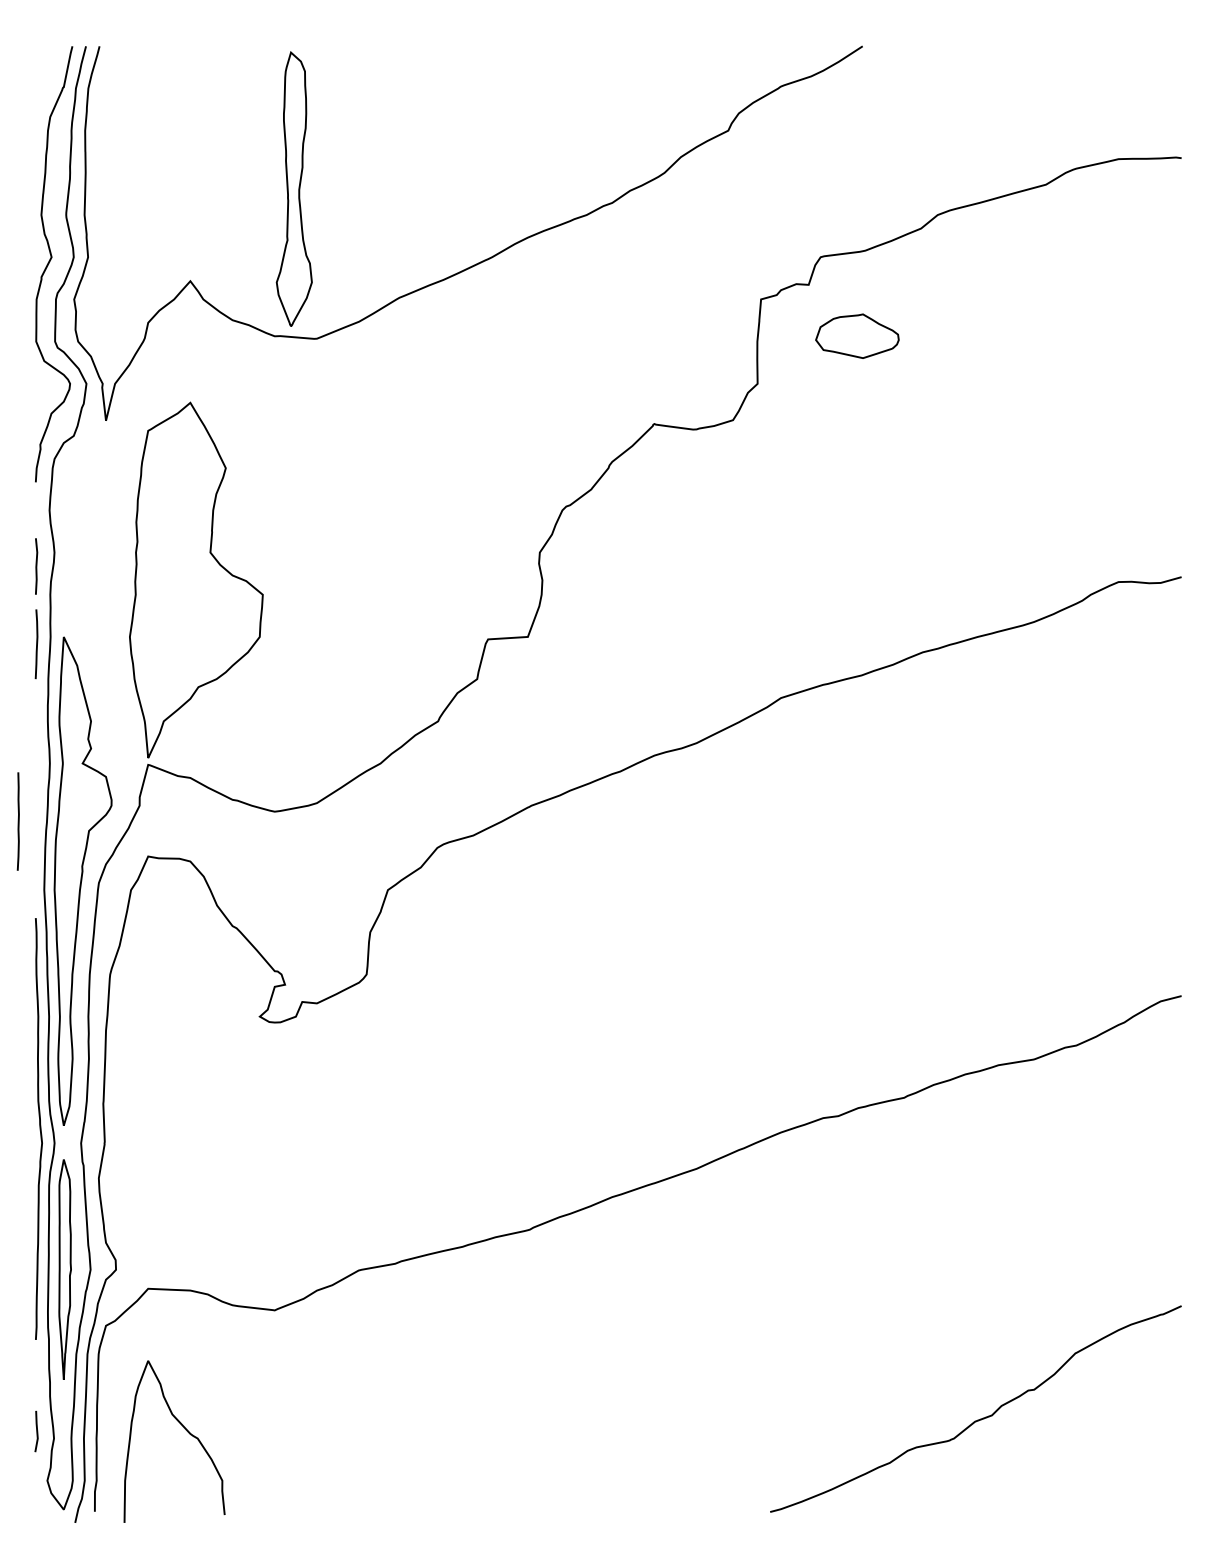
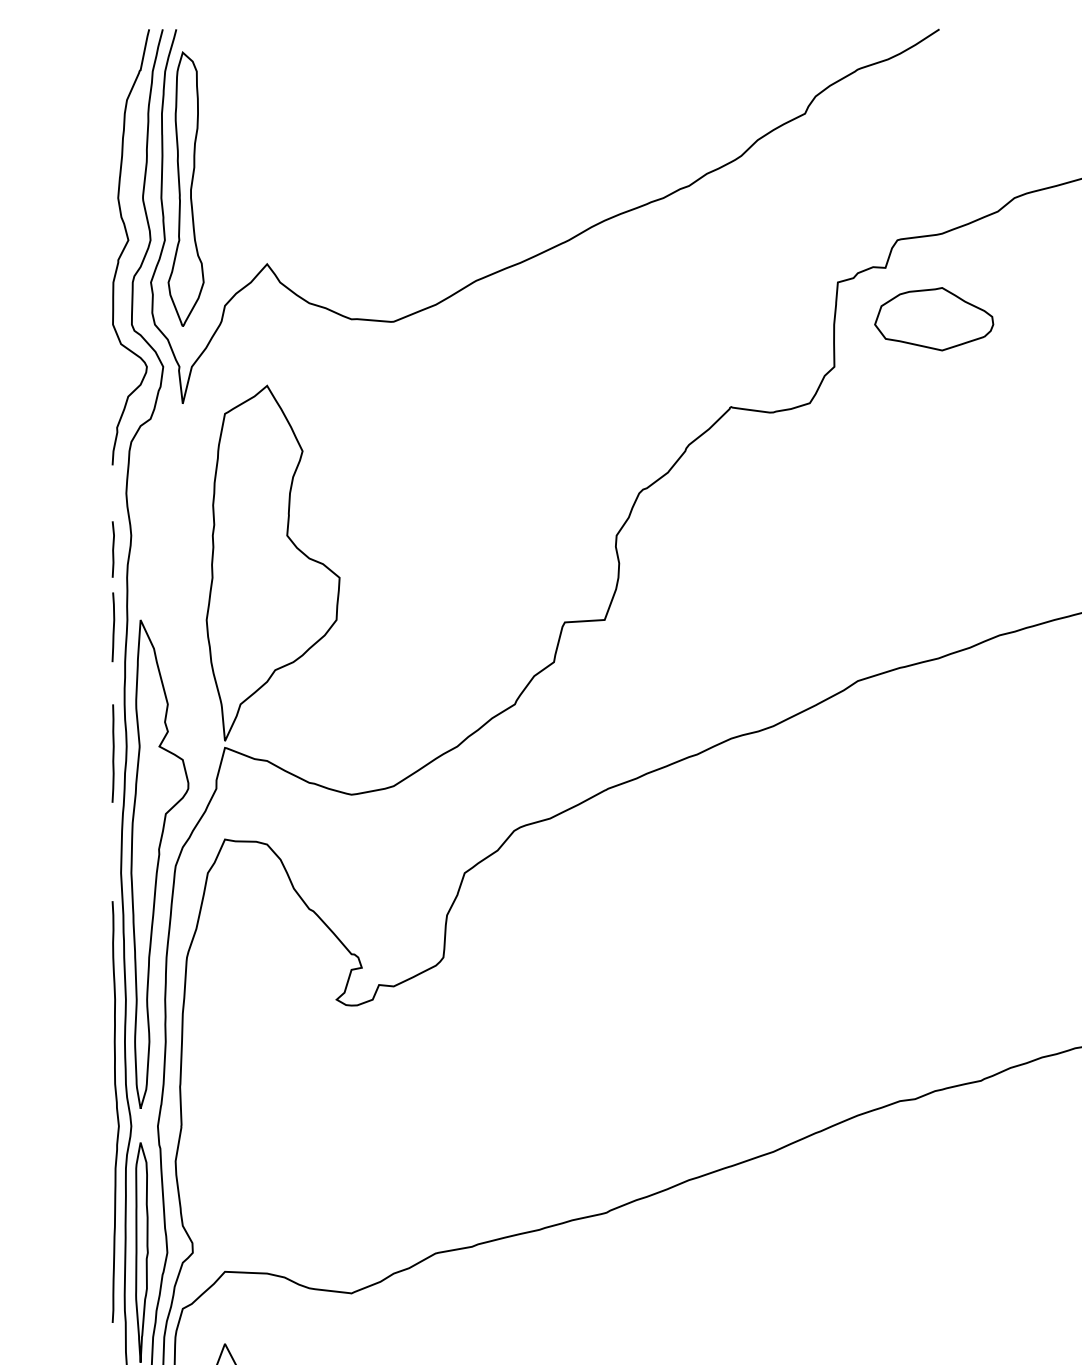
part: (293, 188) -> (185, 188), moved
part: (857, 336) -> (934, 319), size x1.43
line: (17, 821) -> (112, 753), moved

